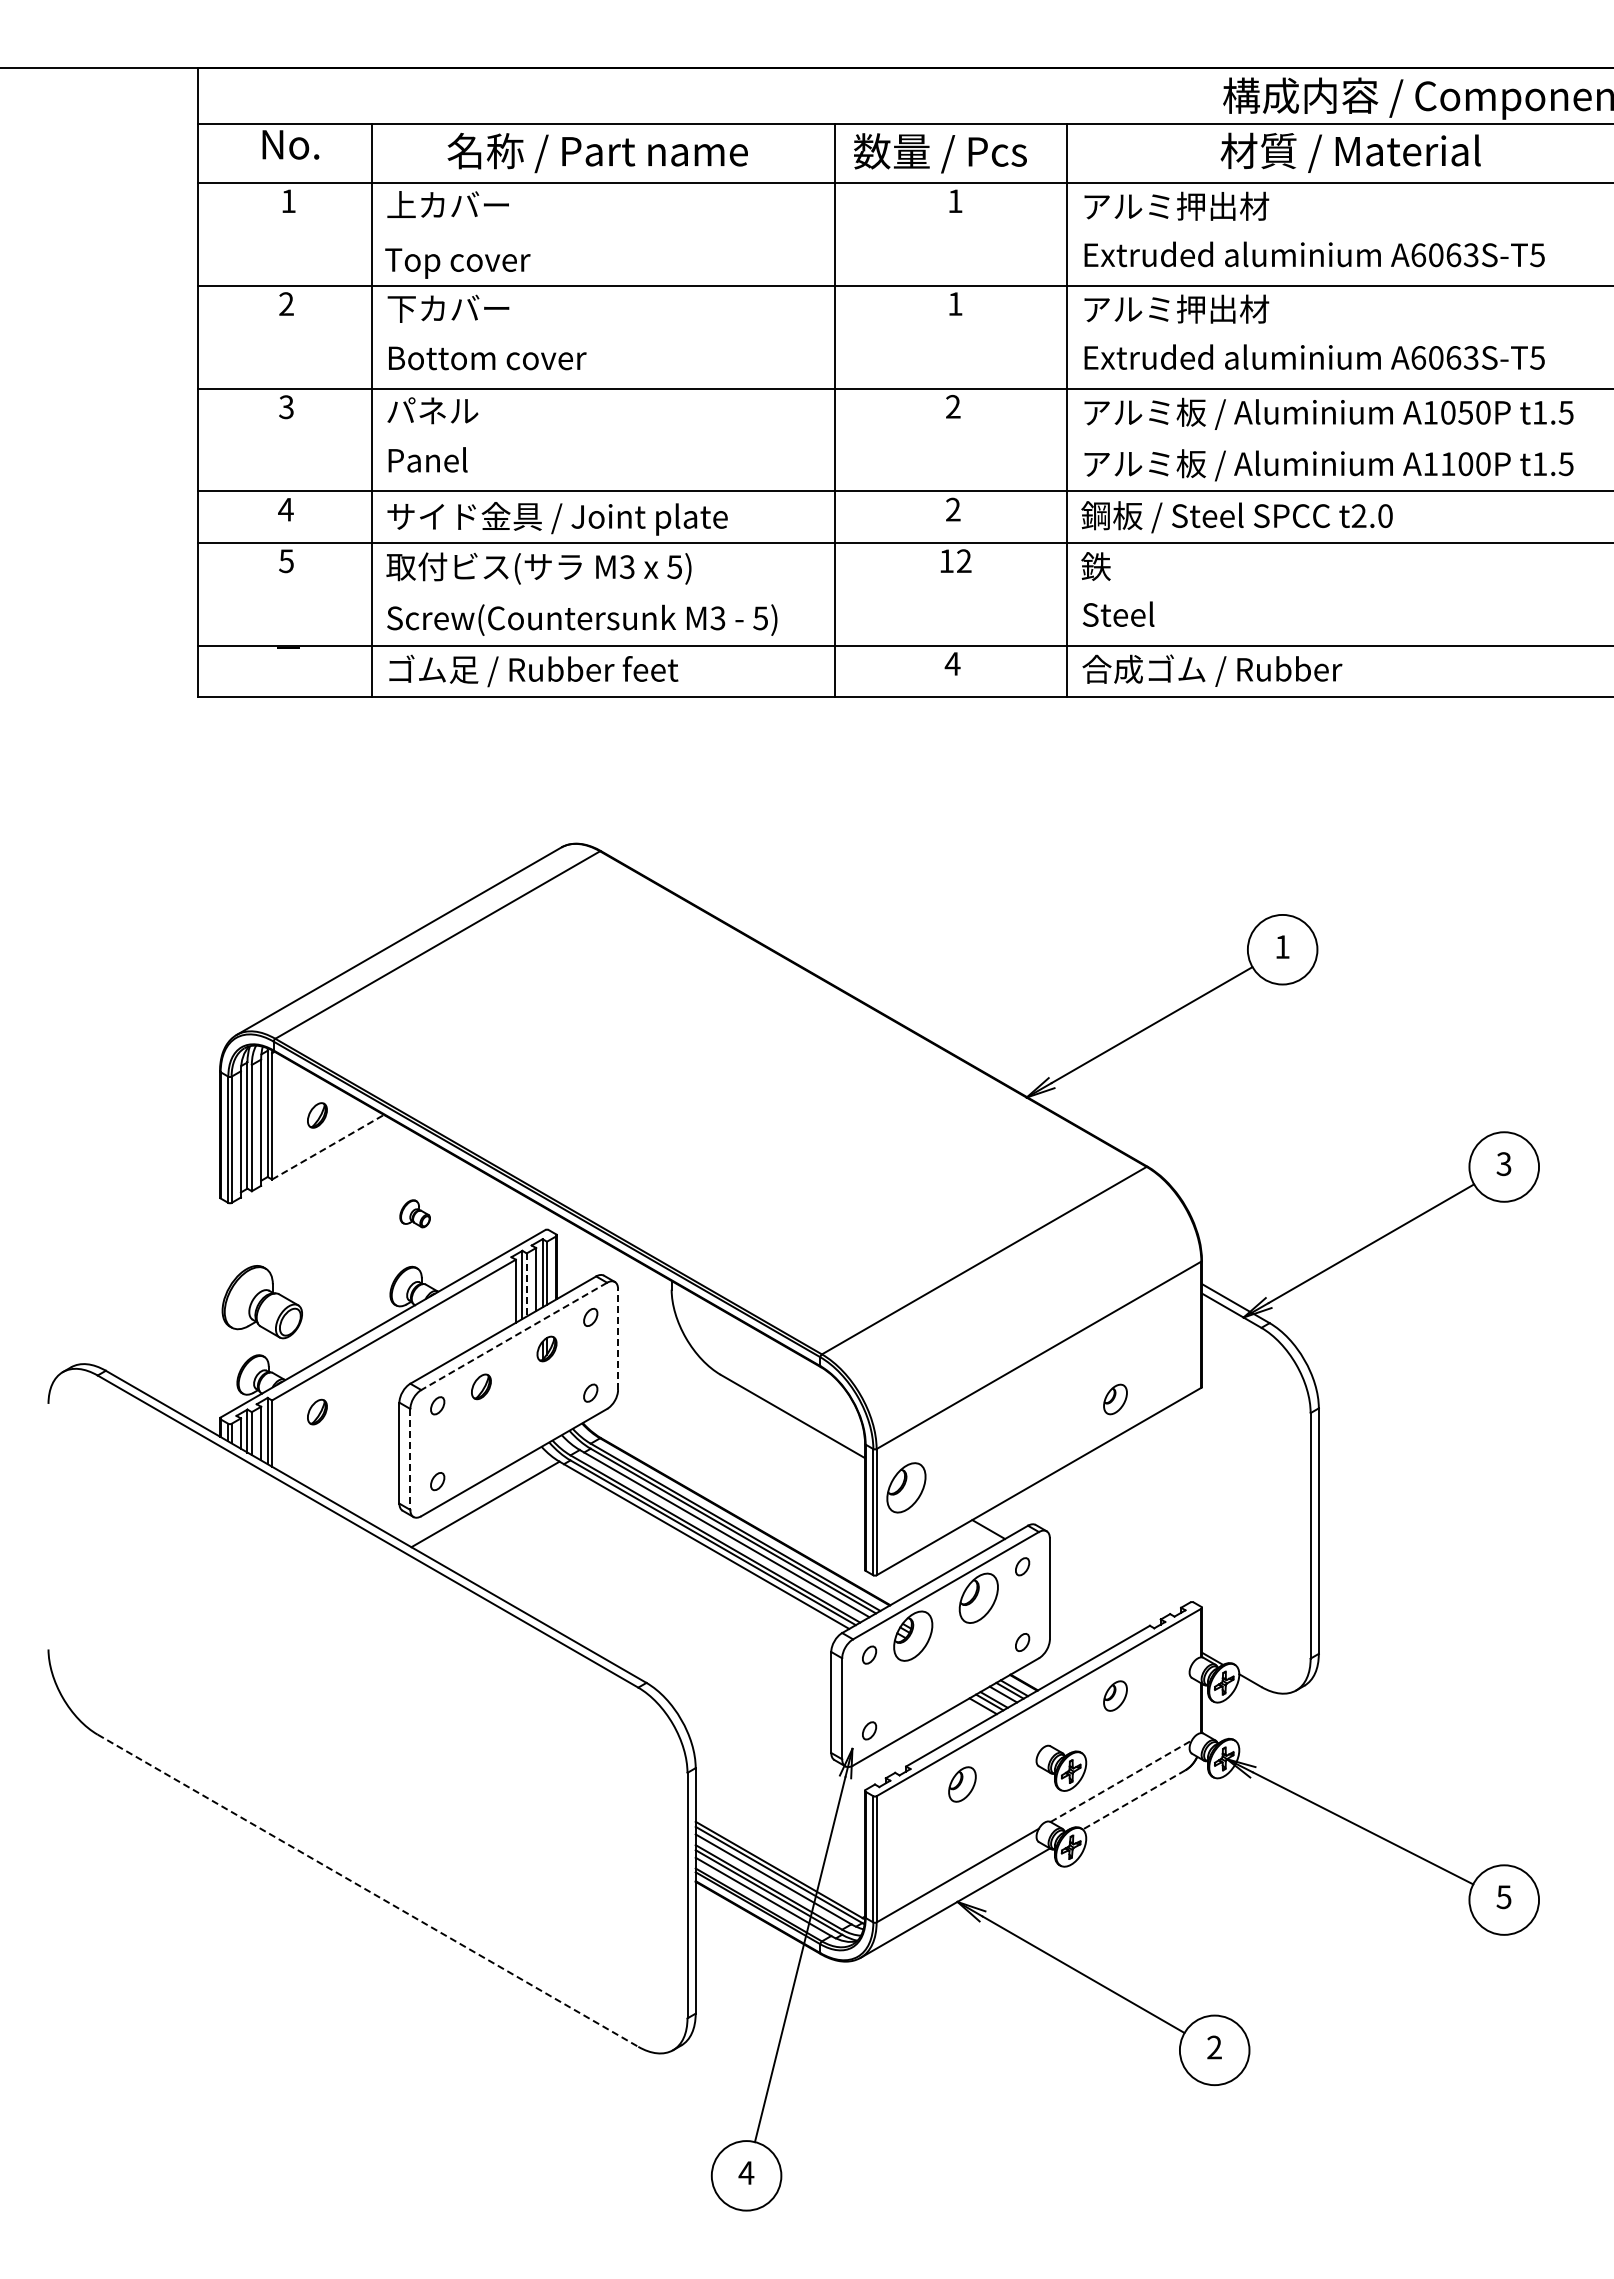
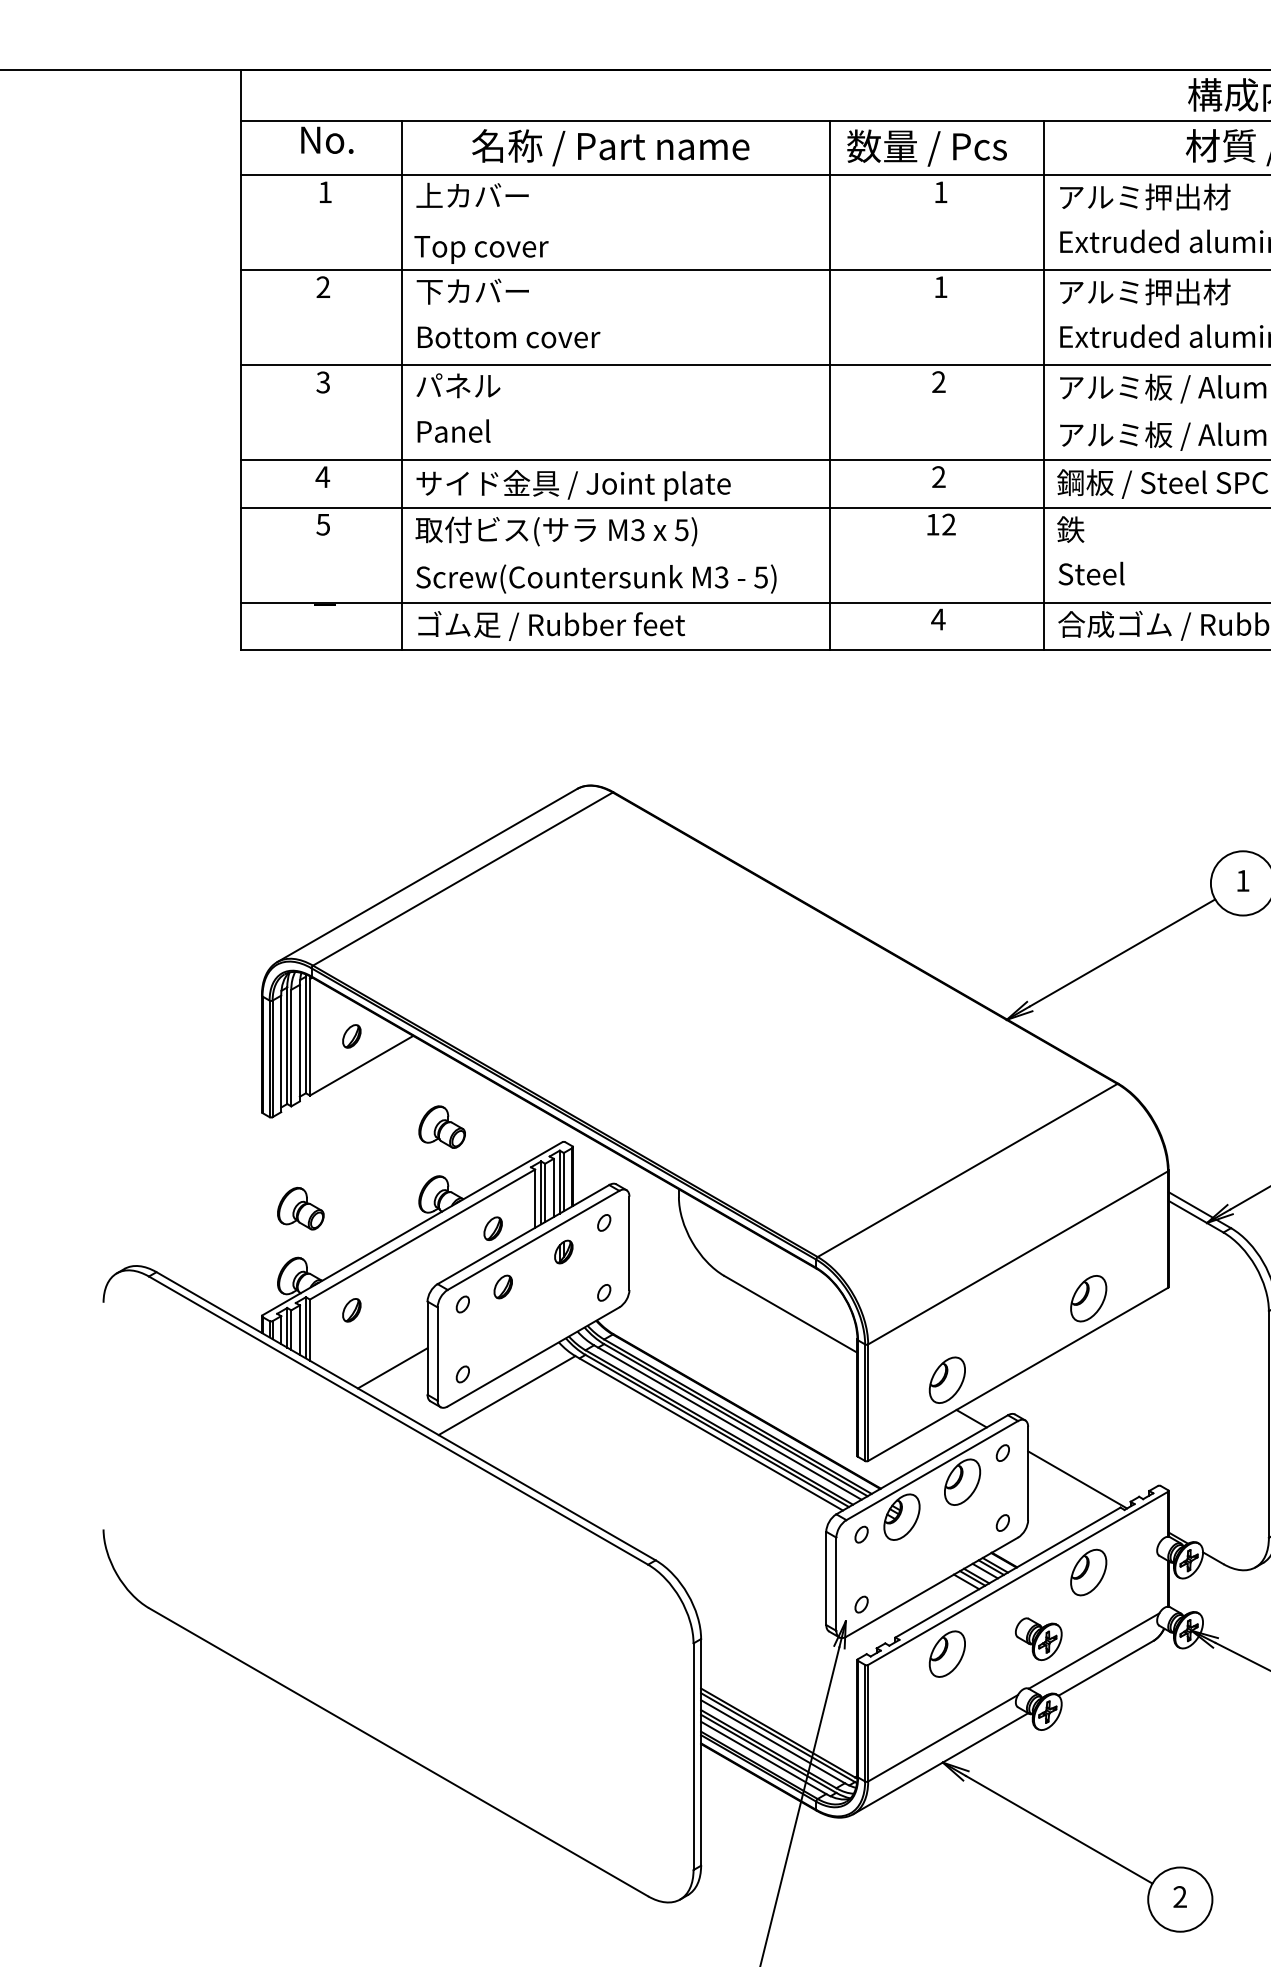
line: (328, 1147) -> (362, 1066), dashed -> solid
part: (414, 1213) -> (441, 1126), size x1.67
line: (526, 1284) -> (544, 1192), dashed -> solid
part: (261, 1301) -> (300, 1208), size x0.62
part: (470, 1323) -> (493, 1228), added
line: (513, 1336) -> (532, 1240), dashed -> solid
line: (618, 1339) -> (629, 1243), dashed -> solid
part: (1115, 1399) -> (1088, 1298), size x1.67
line: (410, 1459) -> (437, 1354), dashed -> solid
line: (361, 1474) -> (392, 1367), added
part: (906, 1487) -> (947, 1379), moved
line: (1103, 1595) -> (1077, 1479), added
part: (1115, 1695) -> (1088, 1571), size x1.67
line: (1121, 1781) -> (1094, 1651), dashed -> solid
part: (962, 1784) -> (947, 1654), size x1.43
line: (1133, 1800) -> (1105, 1668), dashed -> solid
line: (368, 1890) -> (399, 1752), dashed -> solid

